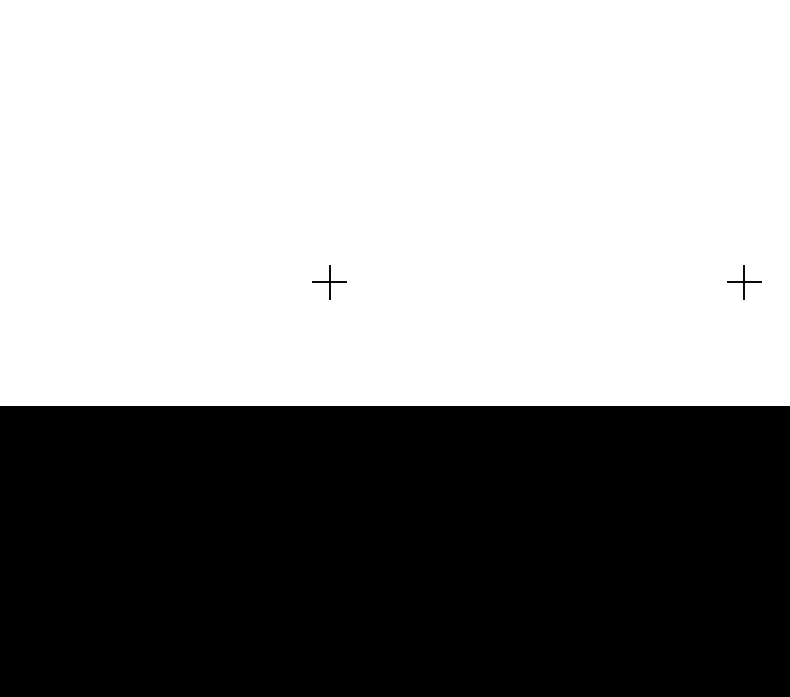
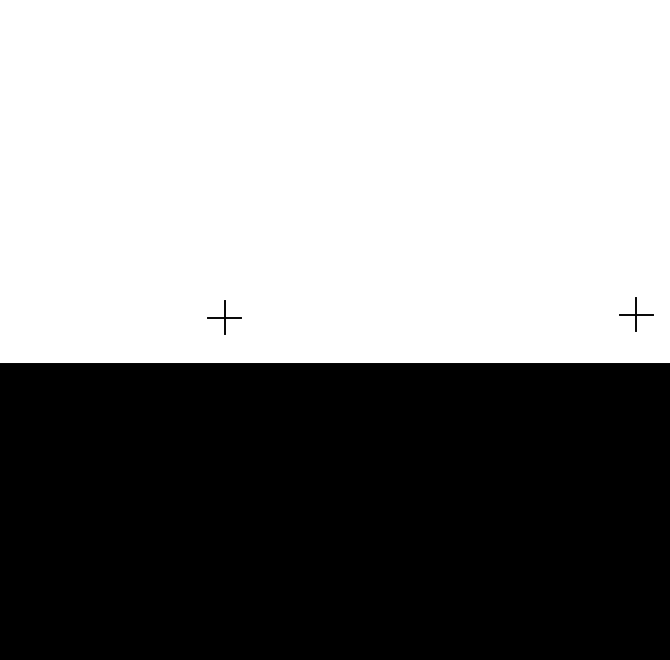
part: (329, 282) -> (224, 317), moved
part: (744, 282) -> (636, 314), moved

